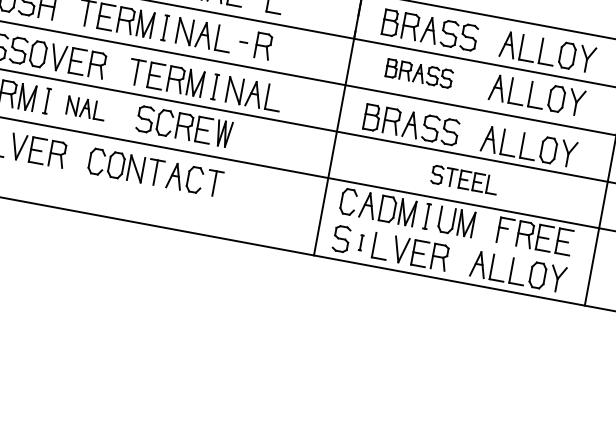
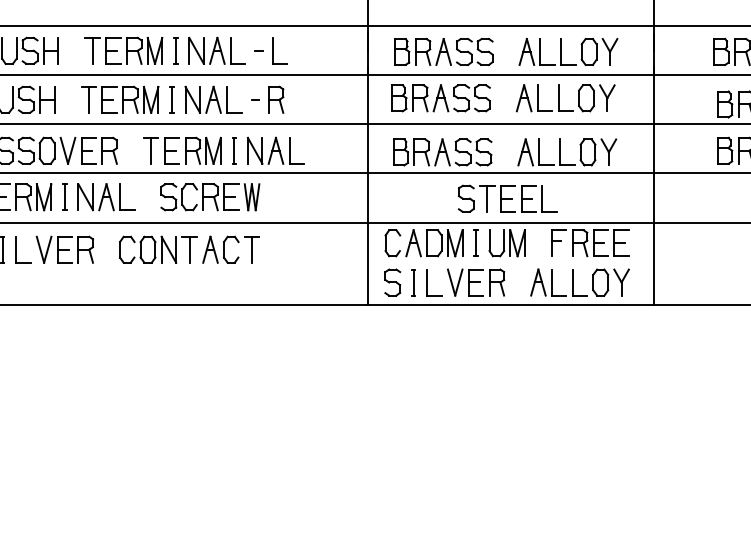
part: (418, 73) -> (440, 98), size x1.43
part: (86, 108) -> (106, 197), size x1.43
part: (464, 179) -> (507, 198), size x1.43
part: (361, 242) -> (413, 282), size x1.67

